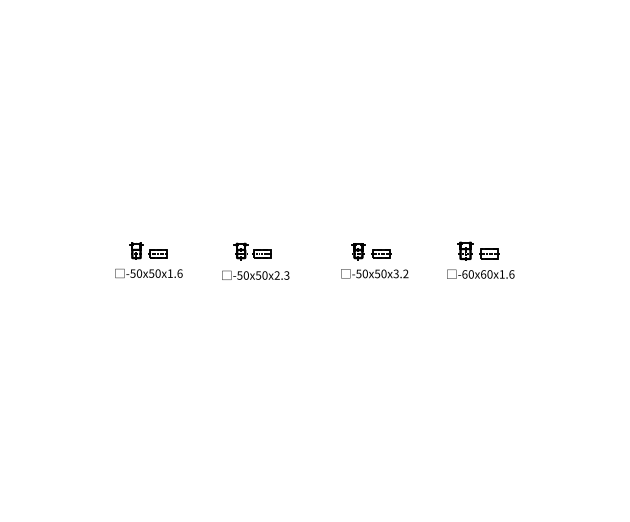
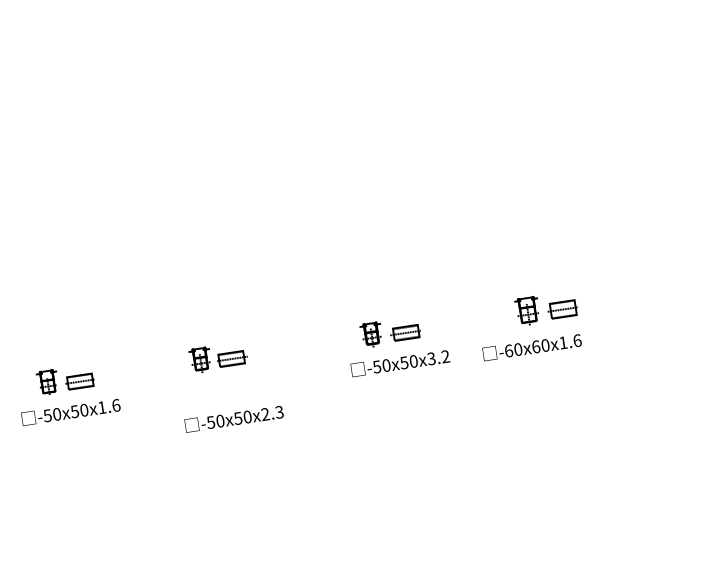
text: (480, 273) -> (531, 346), moved
text: (255, 274) -> (233, 417), moved

